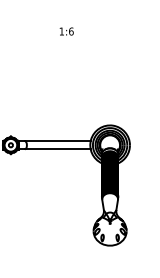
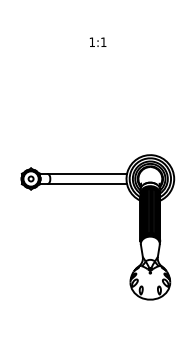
text: (71, 31) -> (103, 42), 1:6 -> 1:1

